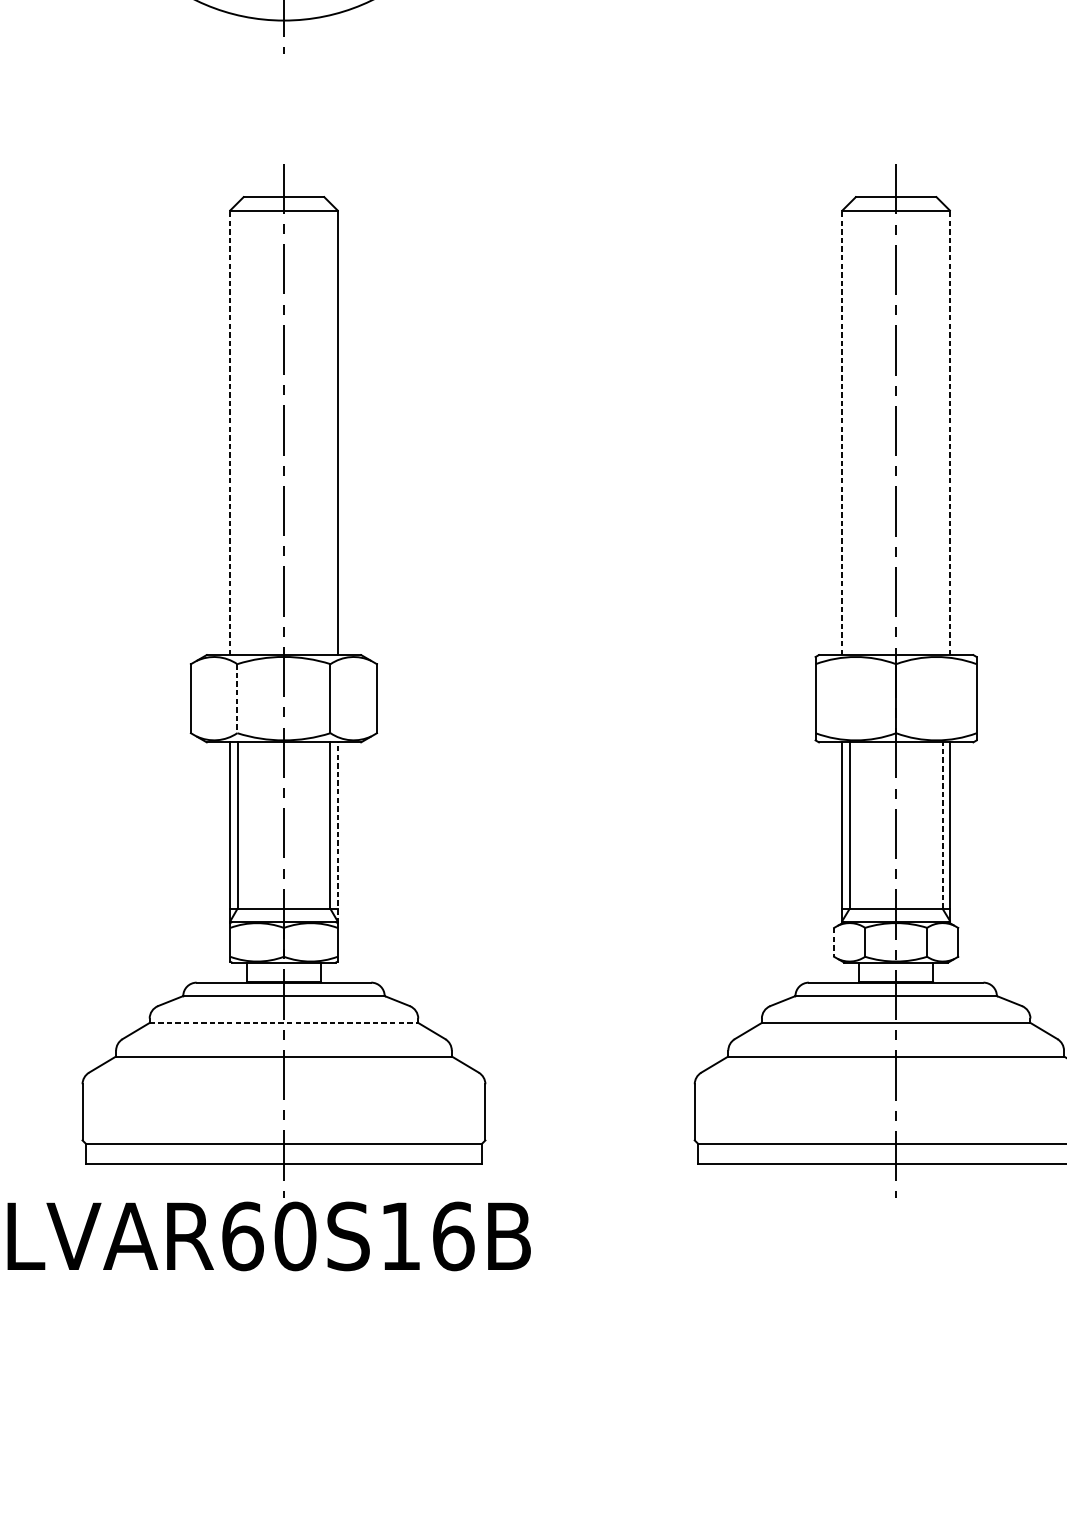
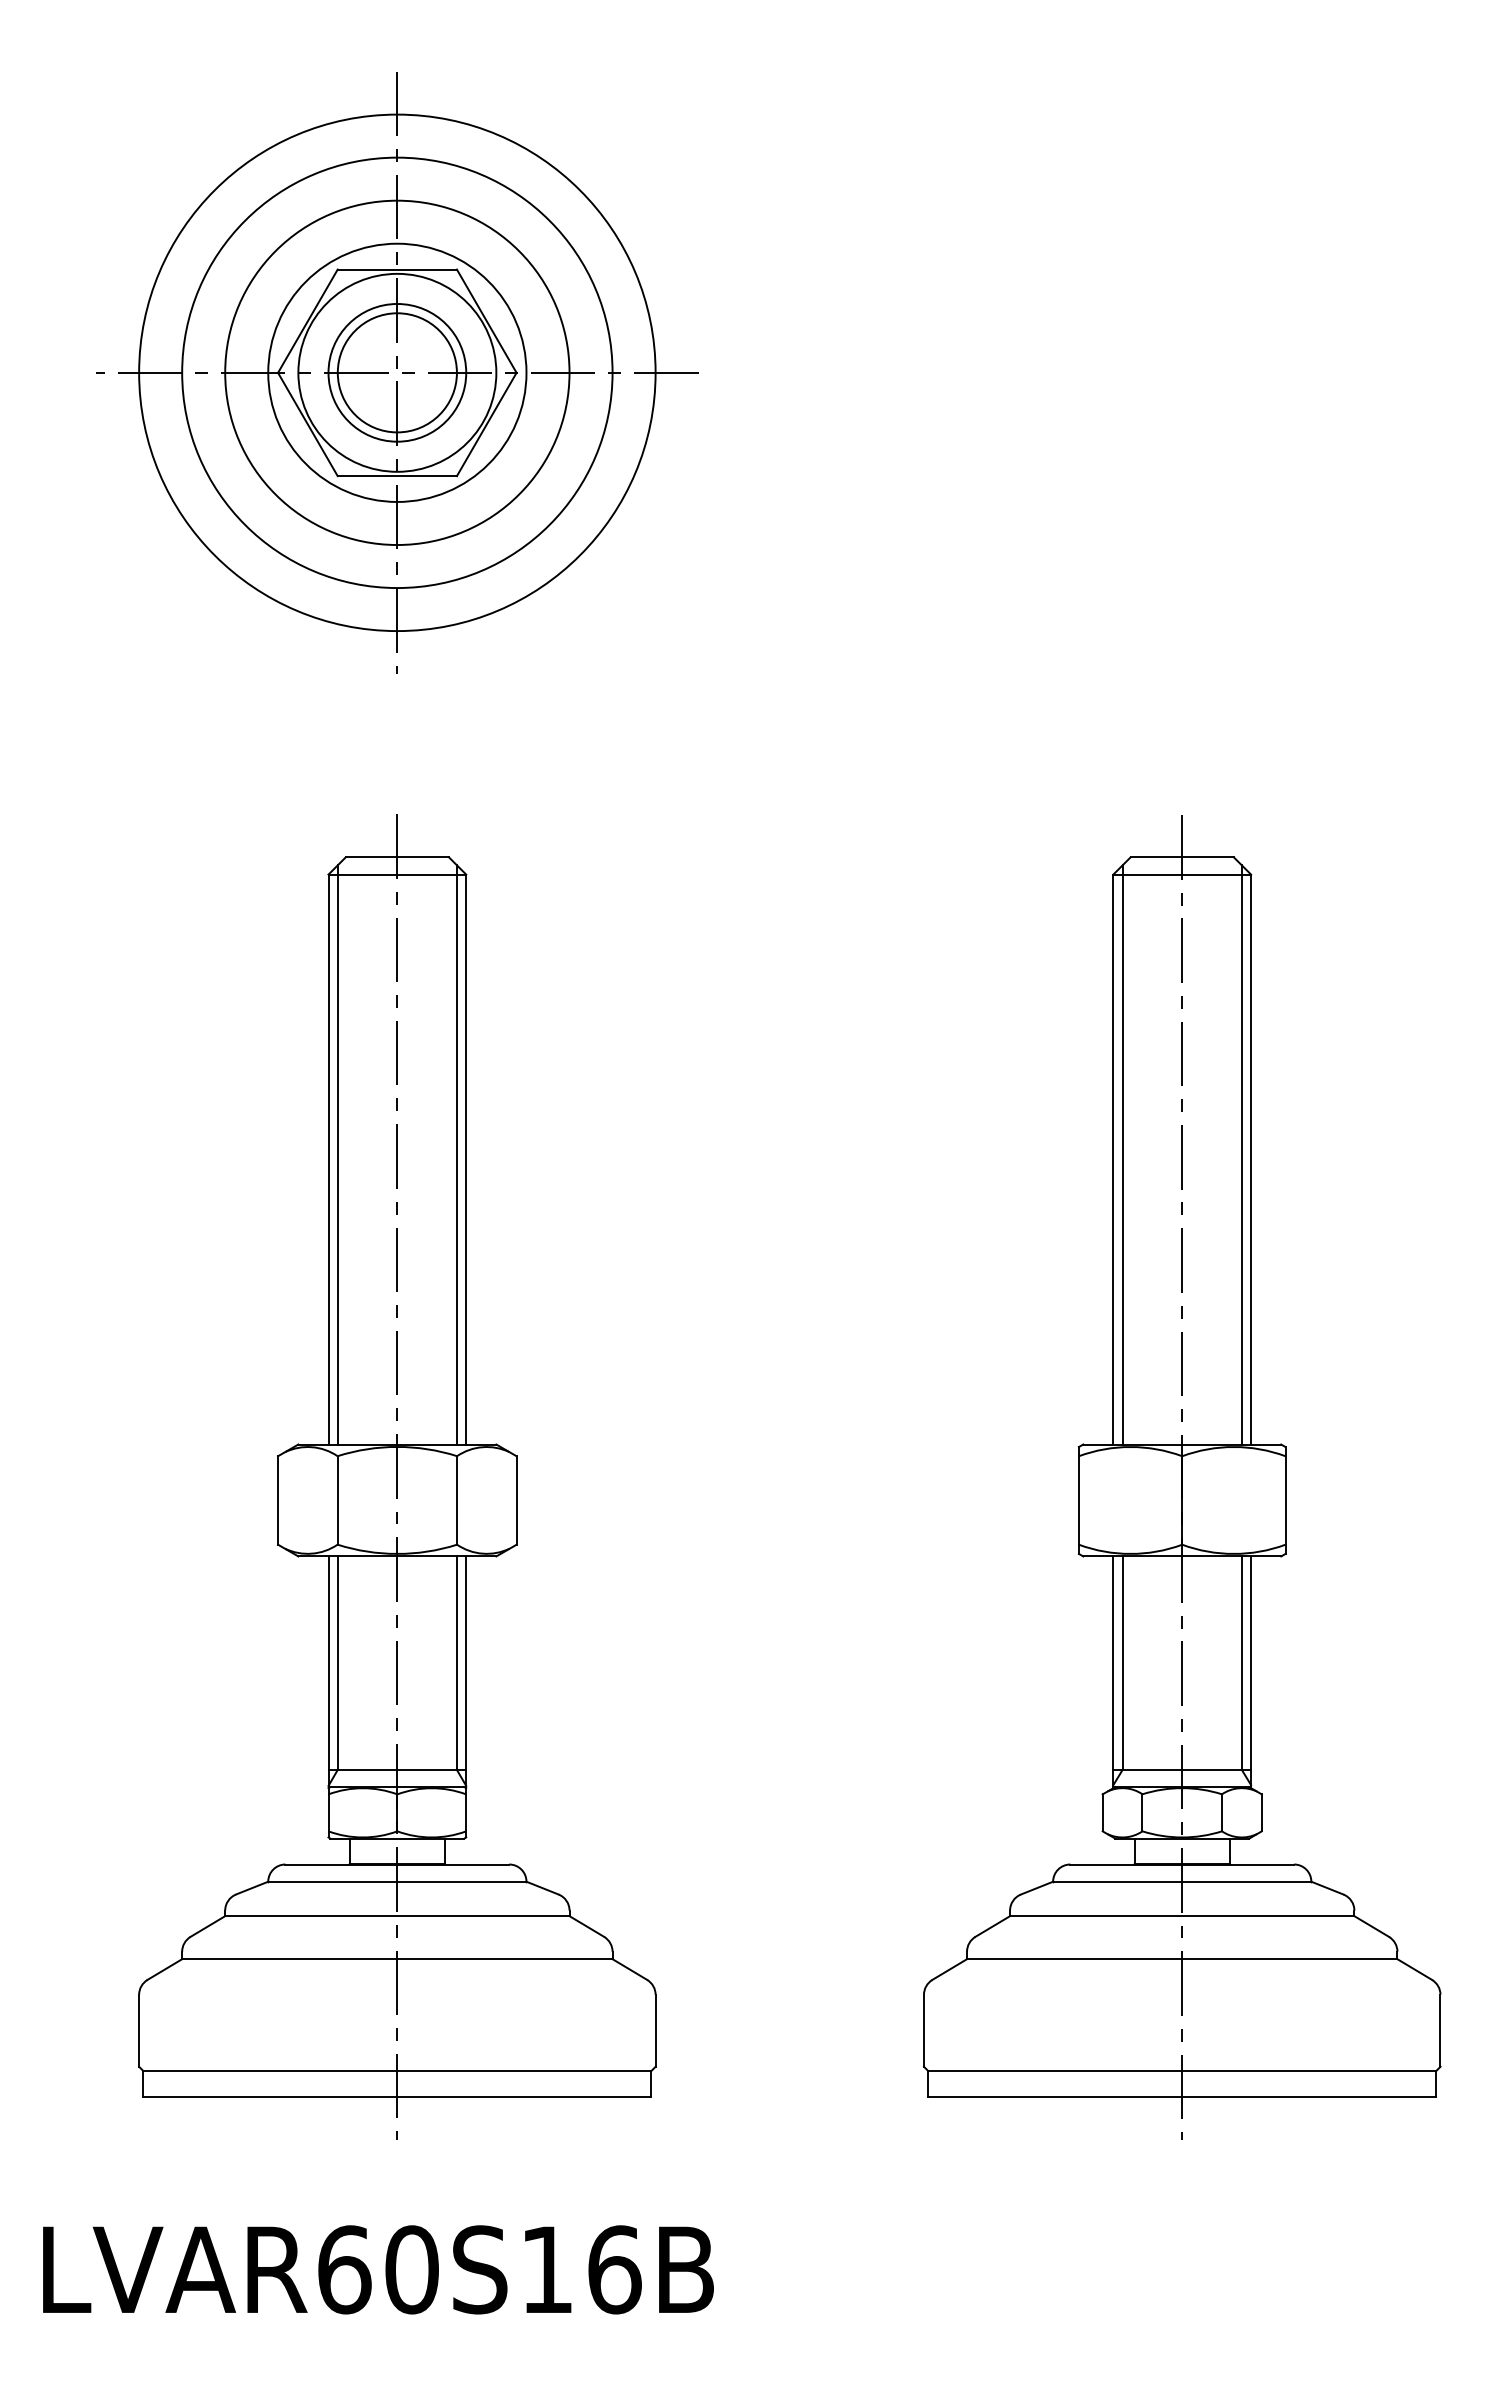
line: (237, 428) -> (337, 1154), added
line: (330, 428) -> (456, 1154), added
line: (849, 428) -> (1122, 1154), added
line: (942, 428) -> (1241, 1154), added
line: (230, 432) -> (328, 1159), dashed -> solid
line: (842, 432) -> (1113, 1159), dashed -> solid
line: (950, 432) -> (1251, 1159), dashed -> solid
line: (237, 698) -> (337, 1500), dashed -> solid
line: (942, 825) -> (1241, 1663), dashed -> solid
line: (337, 832) -> (466, 1672), dashed -> solid
line: (833, 942) -> (1102, 1812), dashed -> solid
line: (284, 1023) -> (397, 1916), dashed -> solid
text: (269, 1236) -> (378, 2269), moved

